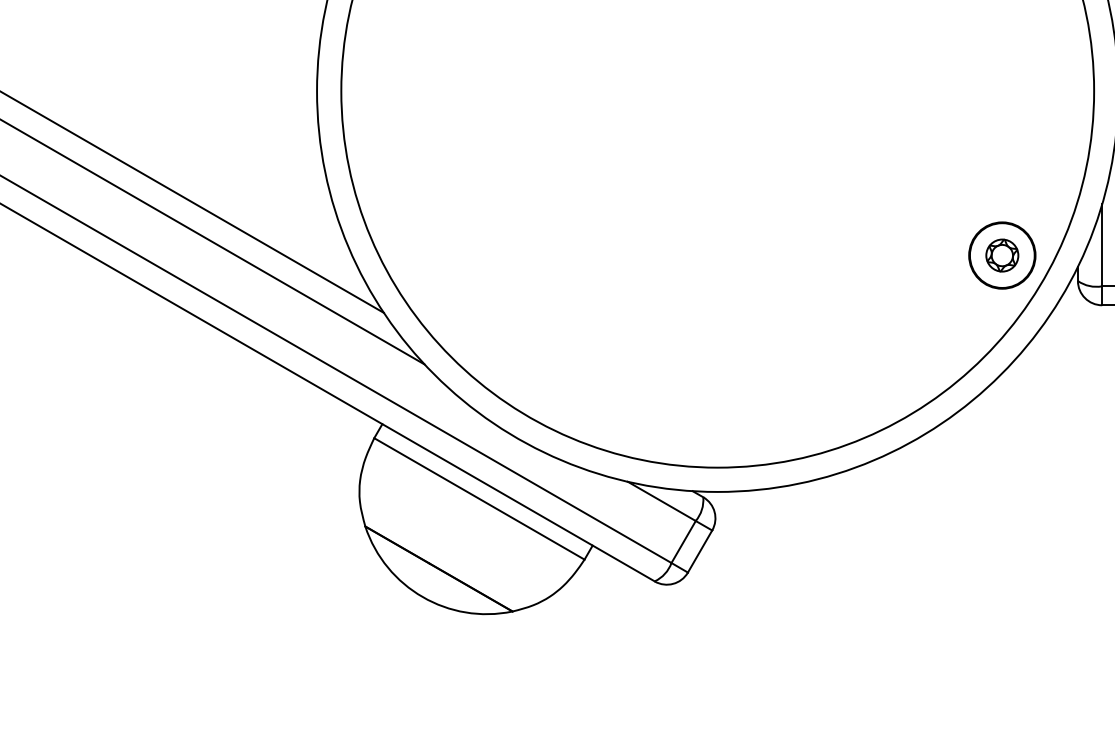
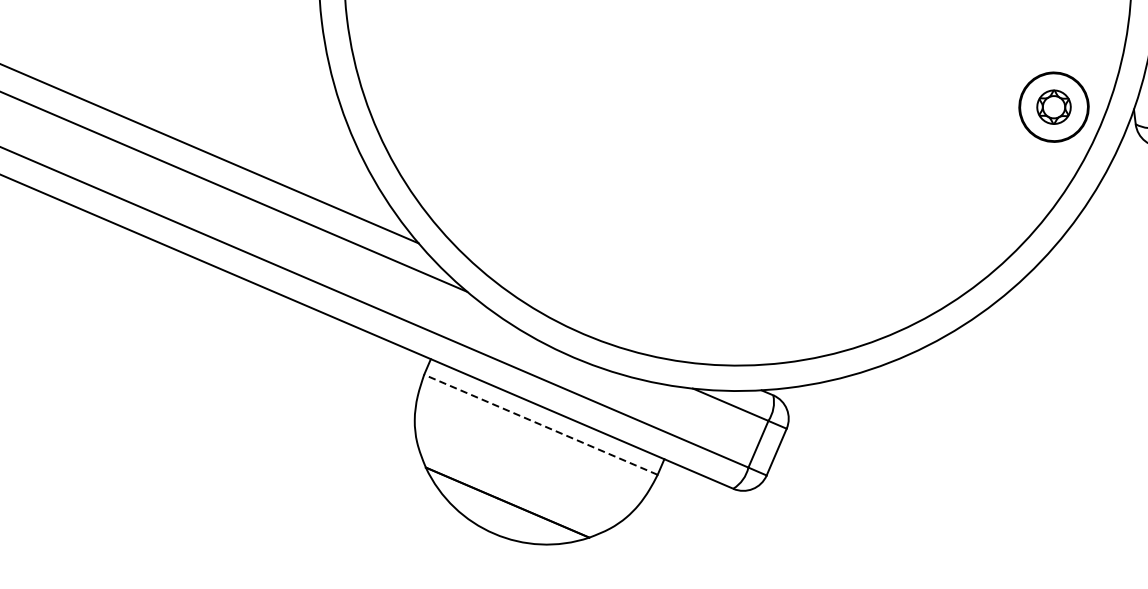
line: (478, 498) -> (539, 424), solid -> dashed

